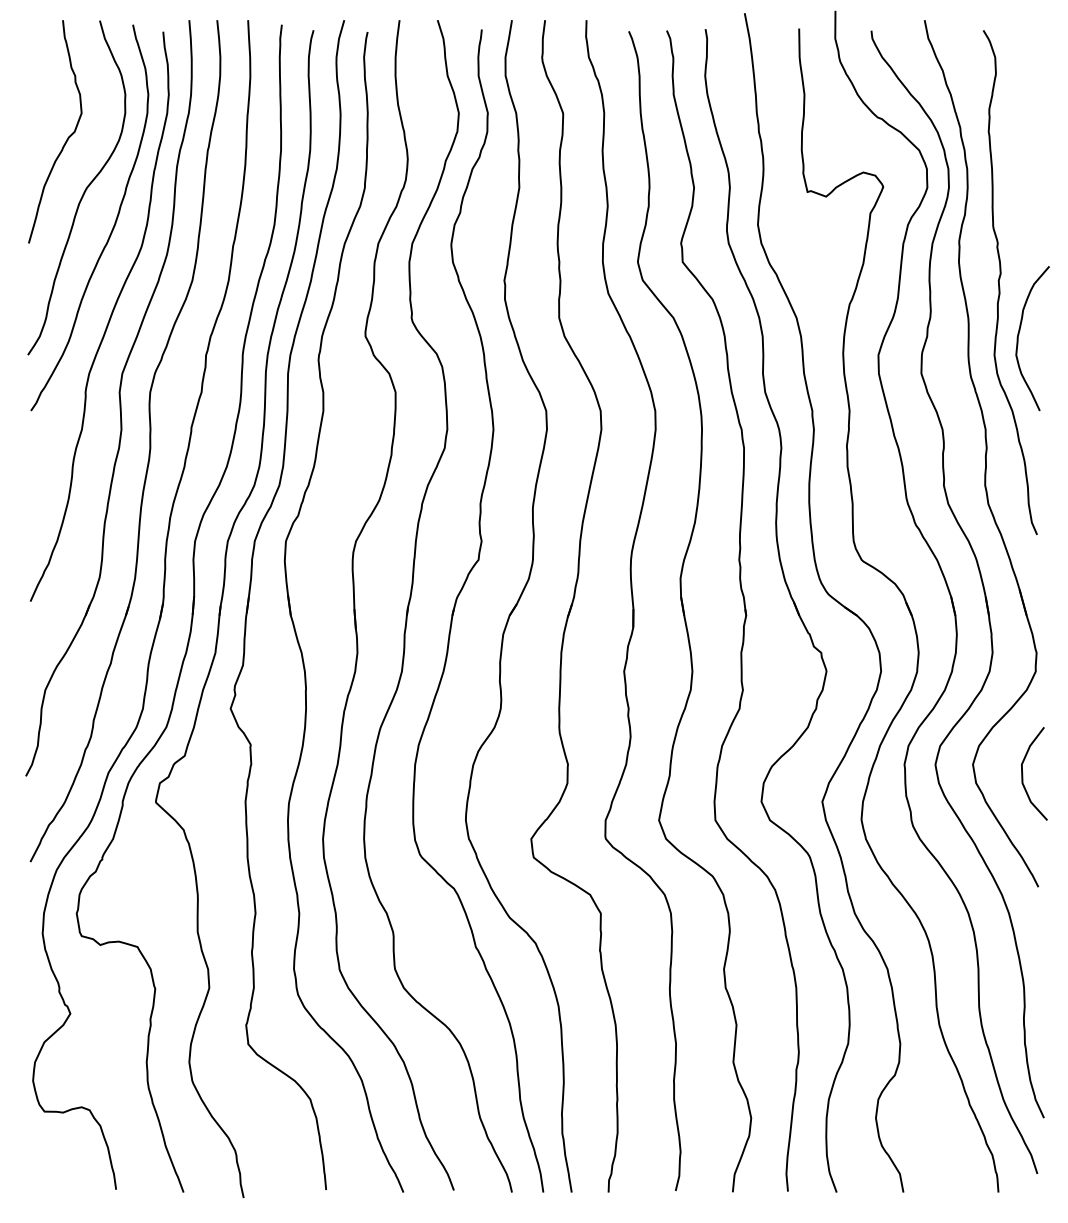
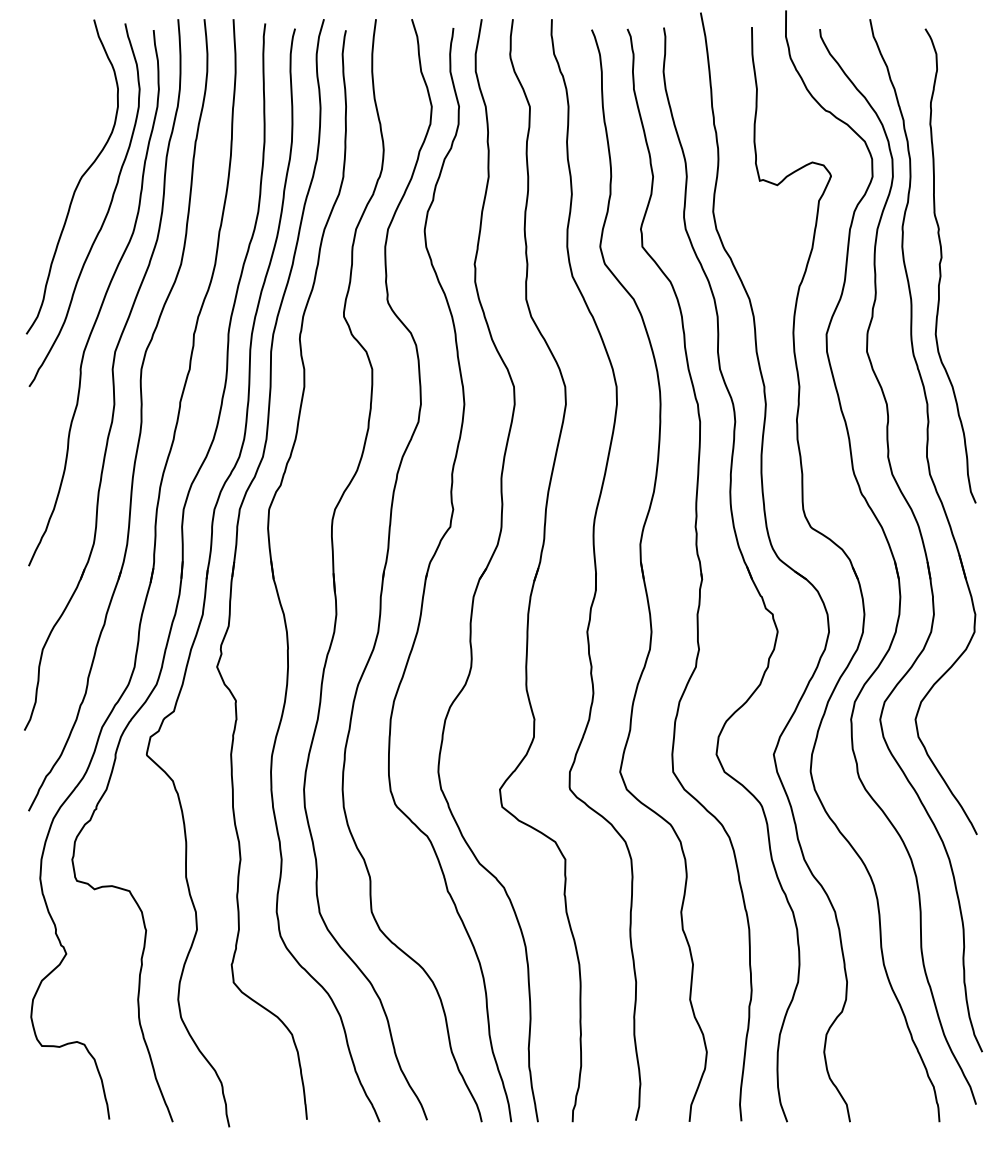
curve: (67, 137) -> (63, 129), removed
curve: (1019, 334) -> (959, 314), removed
curve: (1022, 774) -> (962, 728), removed

